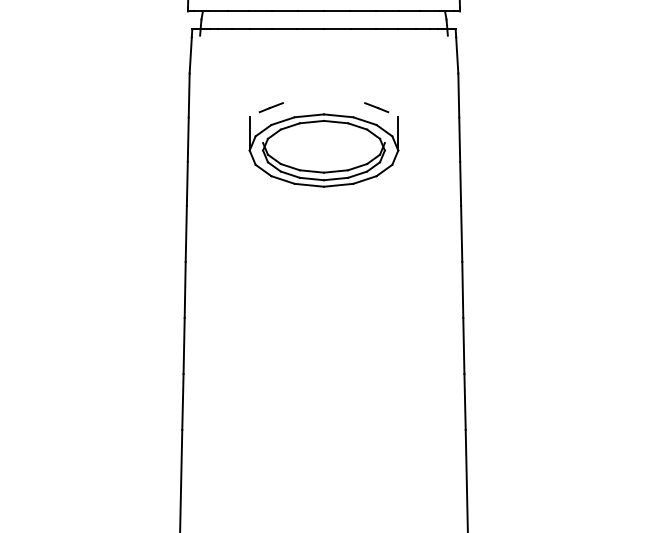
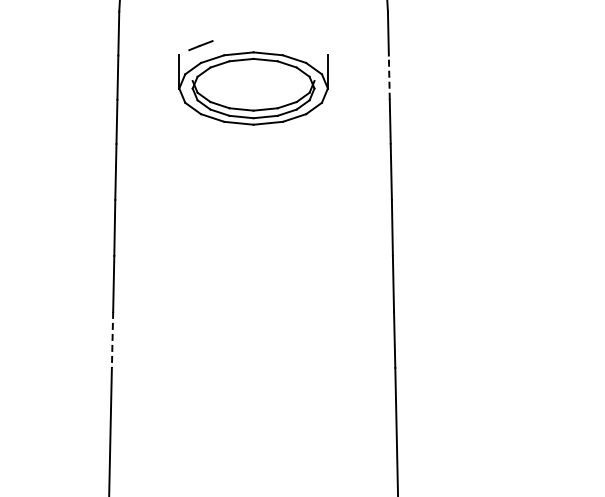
line: (376, 107) -> (306, 45), removed
line: (459, 139) -> (389, 77), solid -> dashed
line: (182, 402) -> (112, 340), solid -> dashed

